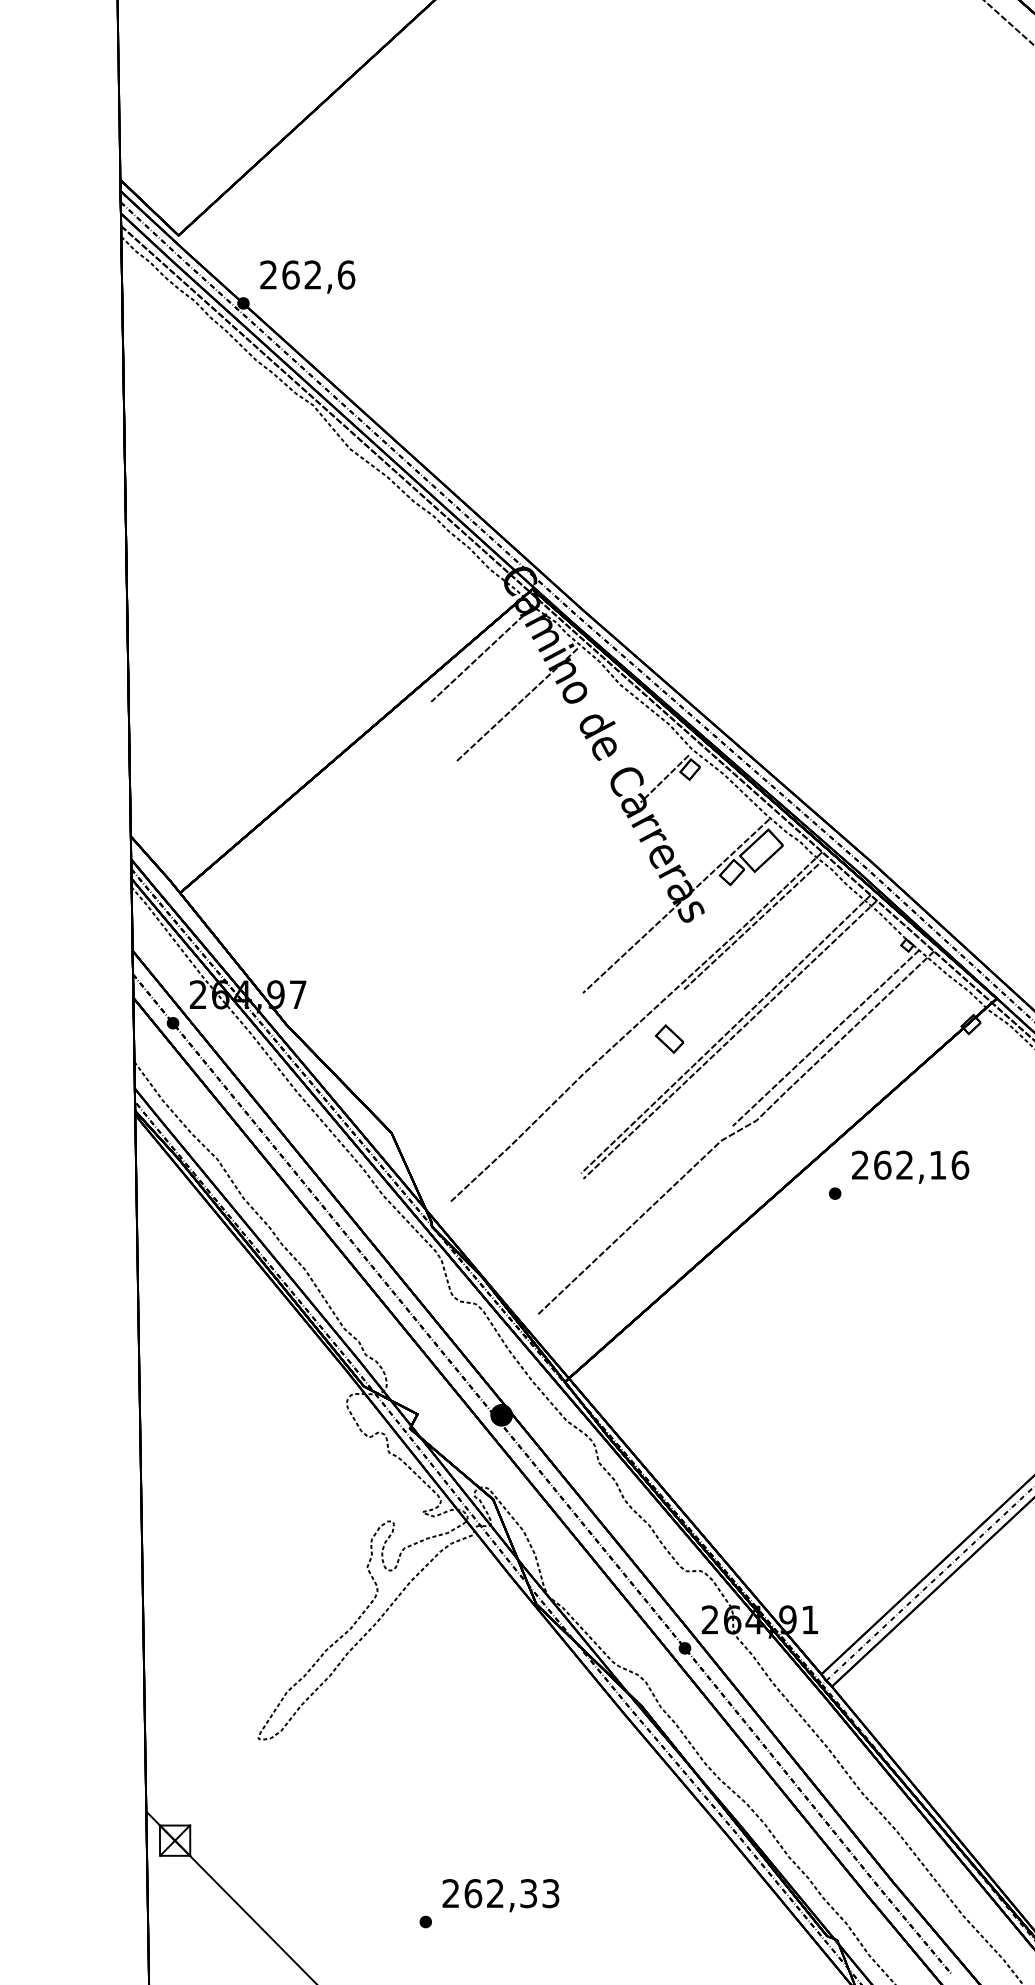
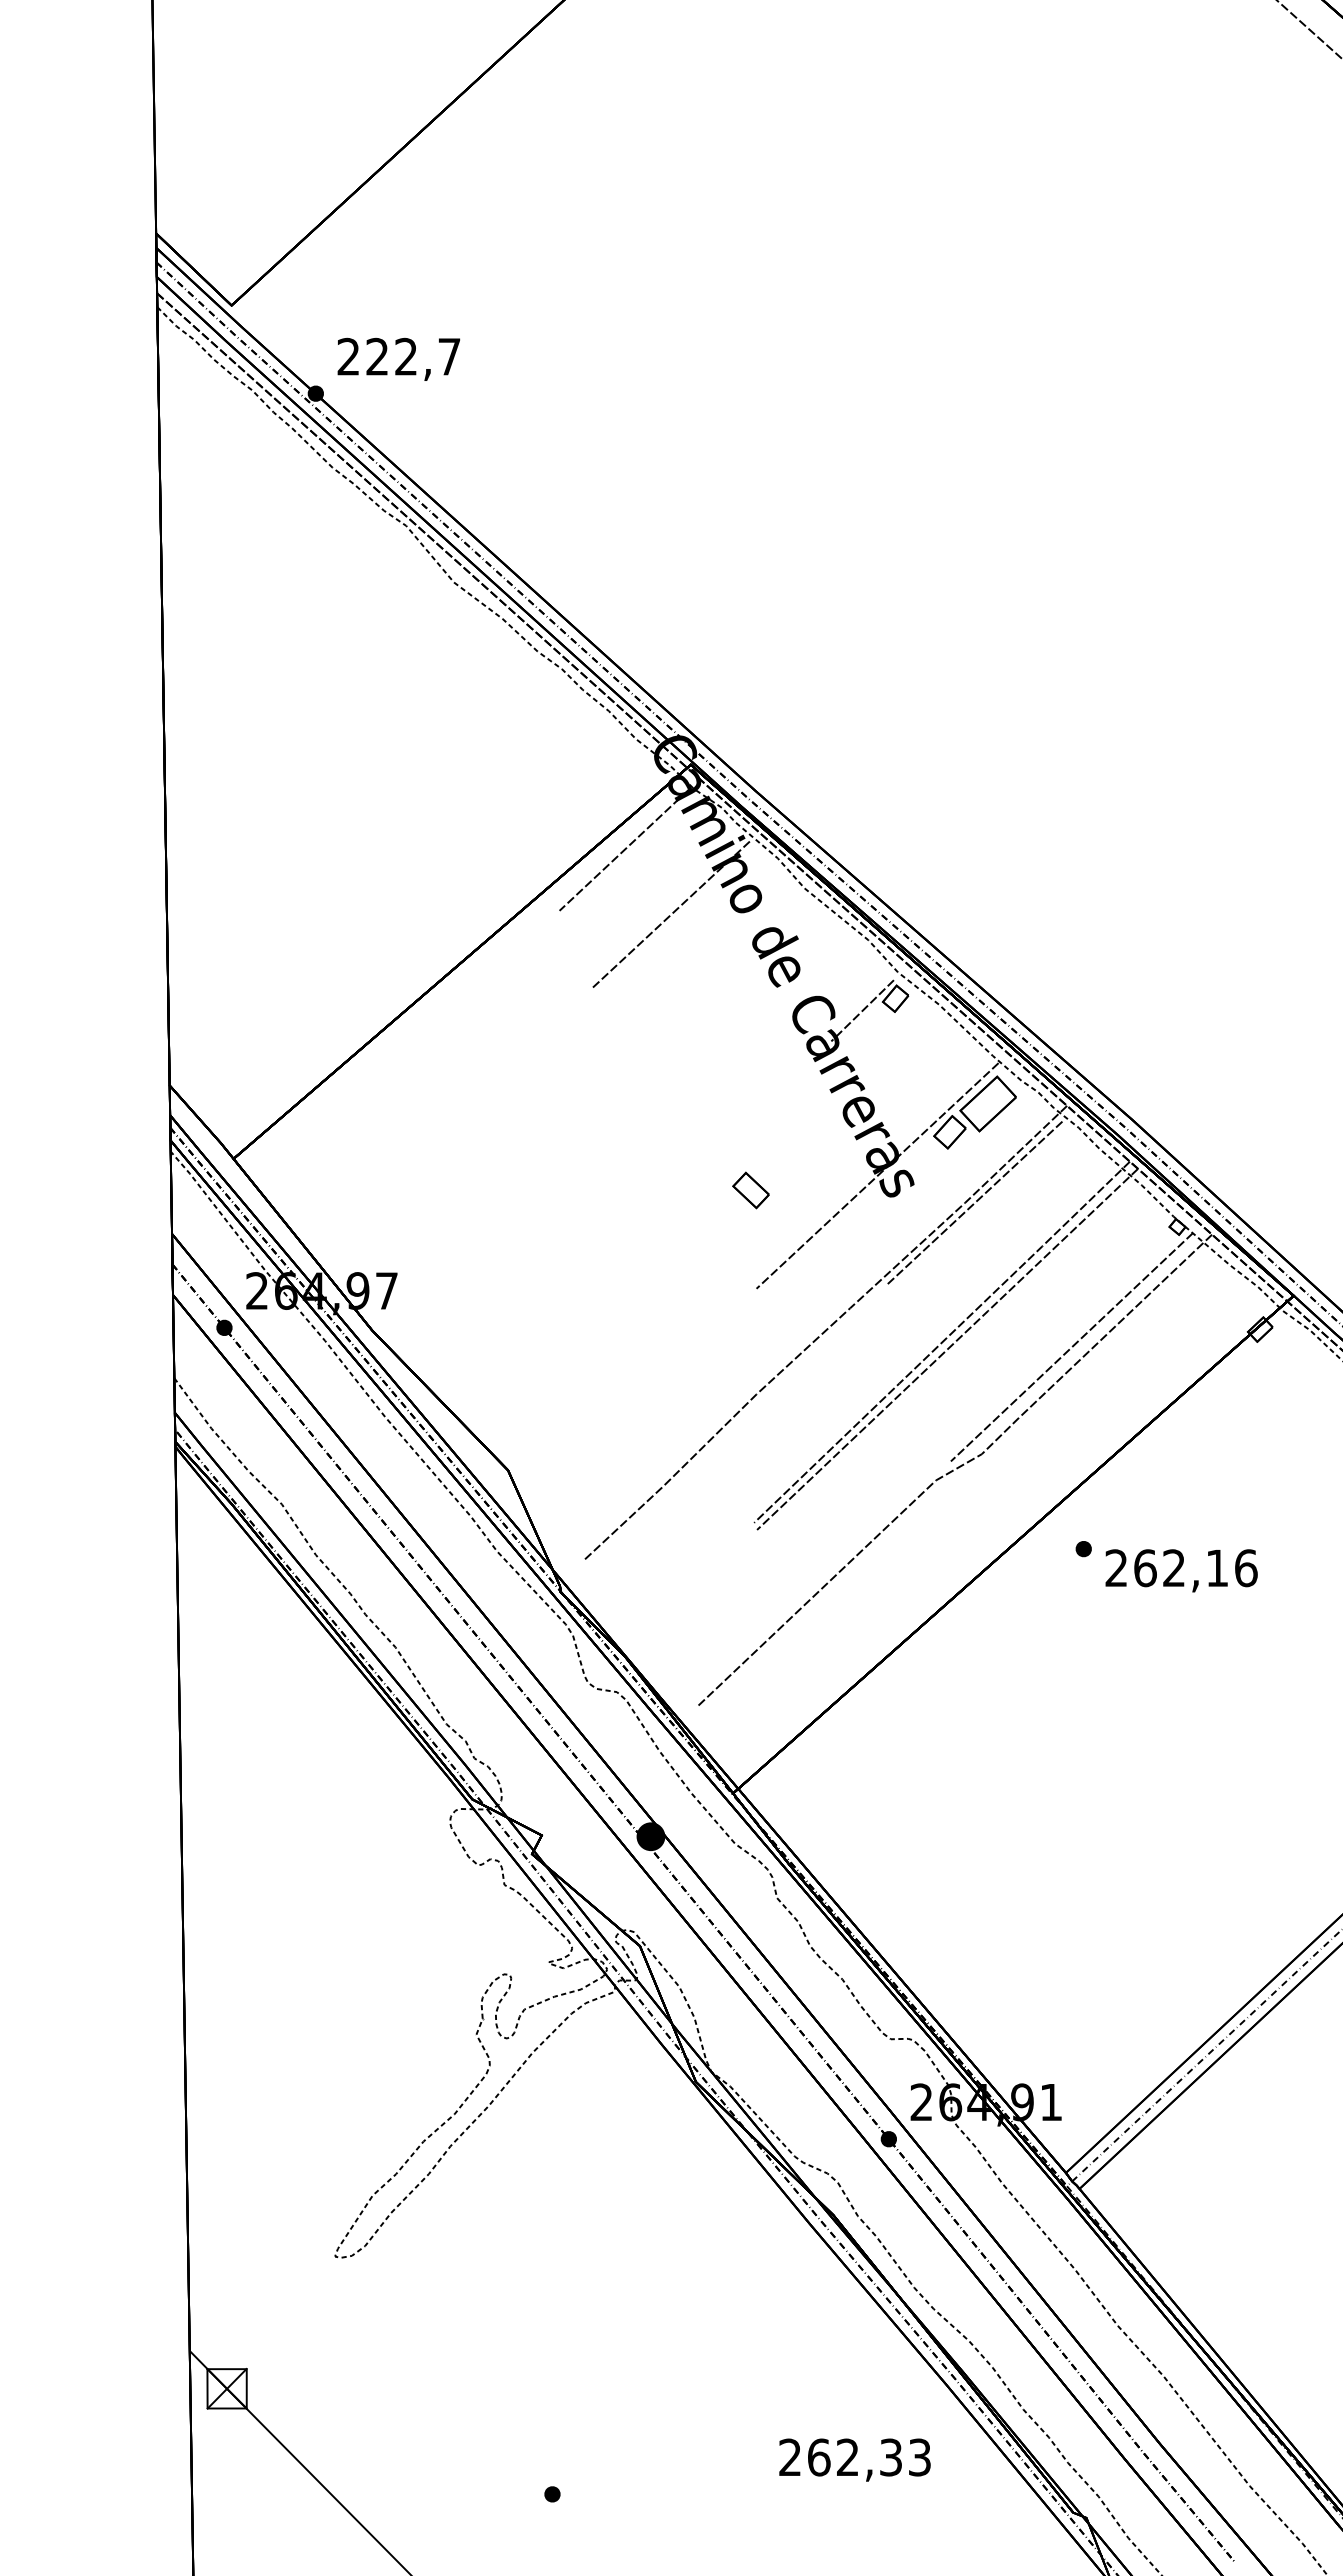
text: (318, 274) -> (413, 356), 262,6 -> 222,7
part: (669, 1039) -> (750, 1190), moved
text: (910, 1167) -> (1181, 1570), moved
text: (500, 1895) -> (854, 2459), moved

